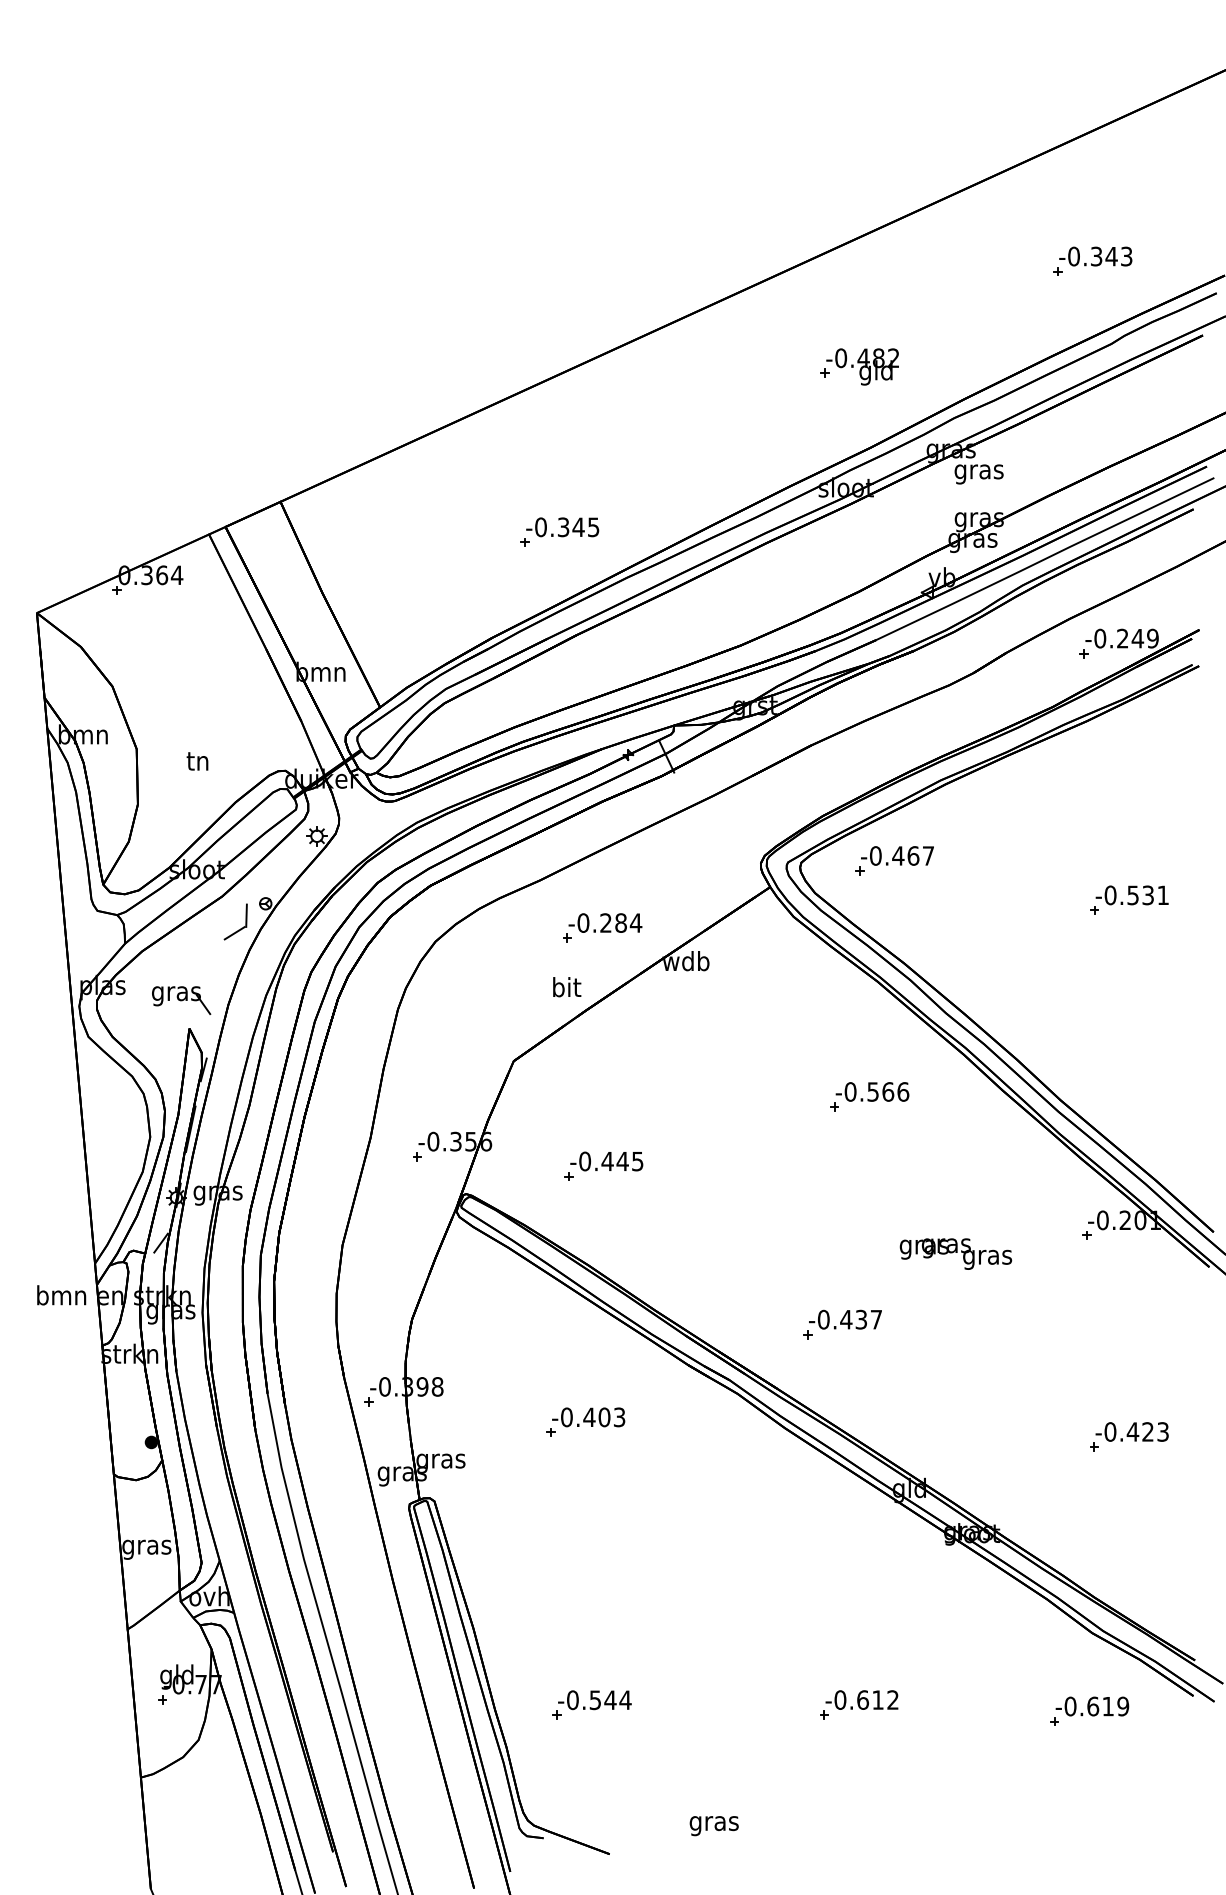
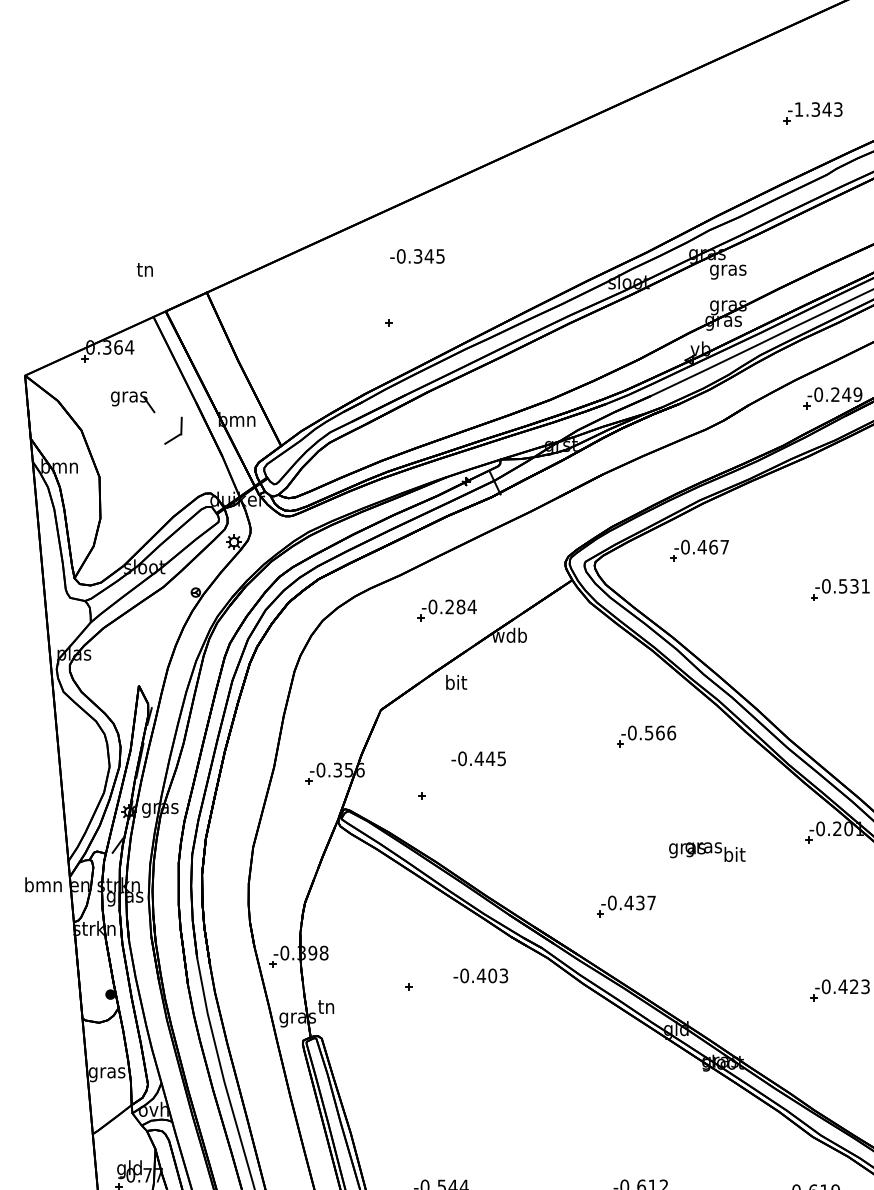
text: (1073, 256) -> (798, 109), -0.343 -> -1.343
part: (859, 366) -> (638, 191), removed
text: (562, 527) -> (417, 256), moved
text: (197, 761) -> (144, 269), moved
part: (894, 860) -> (699, 550), moved
part: (241, 927) -> (177, 434), moved
text: (567, 987) -> (456, 682), moved
part: (181, 1000) -> (132, 402), moved
text: (606, 1161) -> (478, 758), moved
text: (987, 1256) -> (734, 855), gras -> bit
text: (588, 1417) -> (480, 975), moved
text: (440, 1461) -> (326, 1008), gras -> tn

